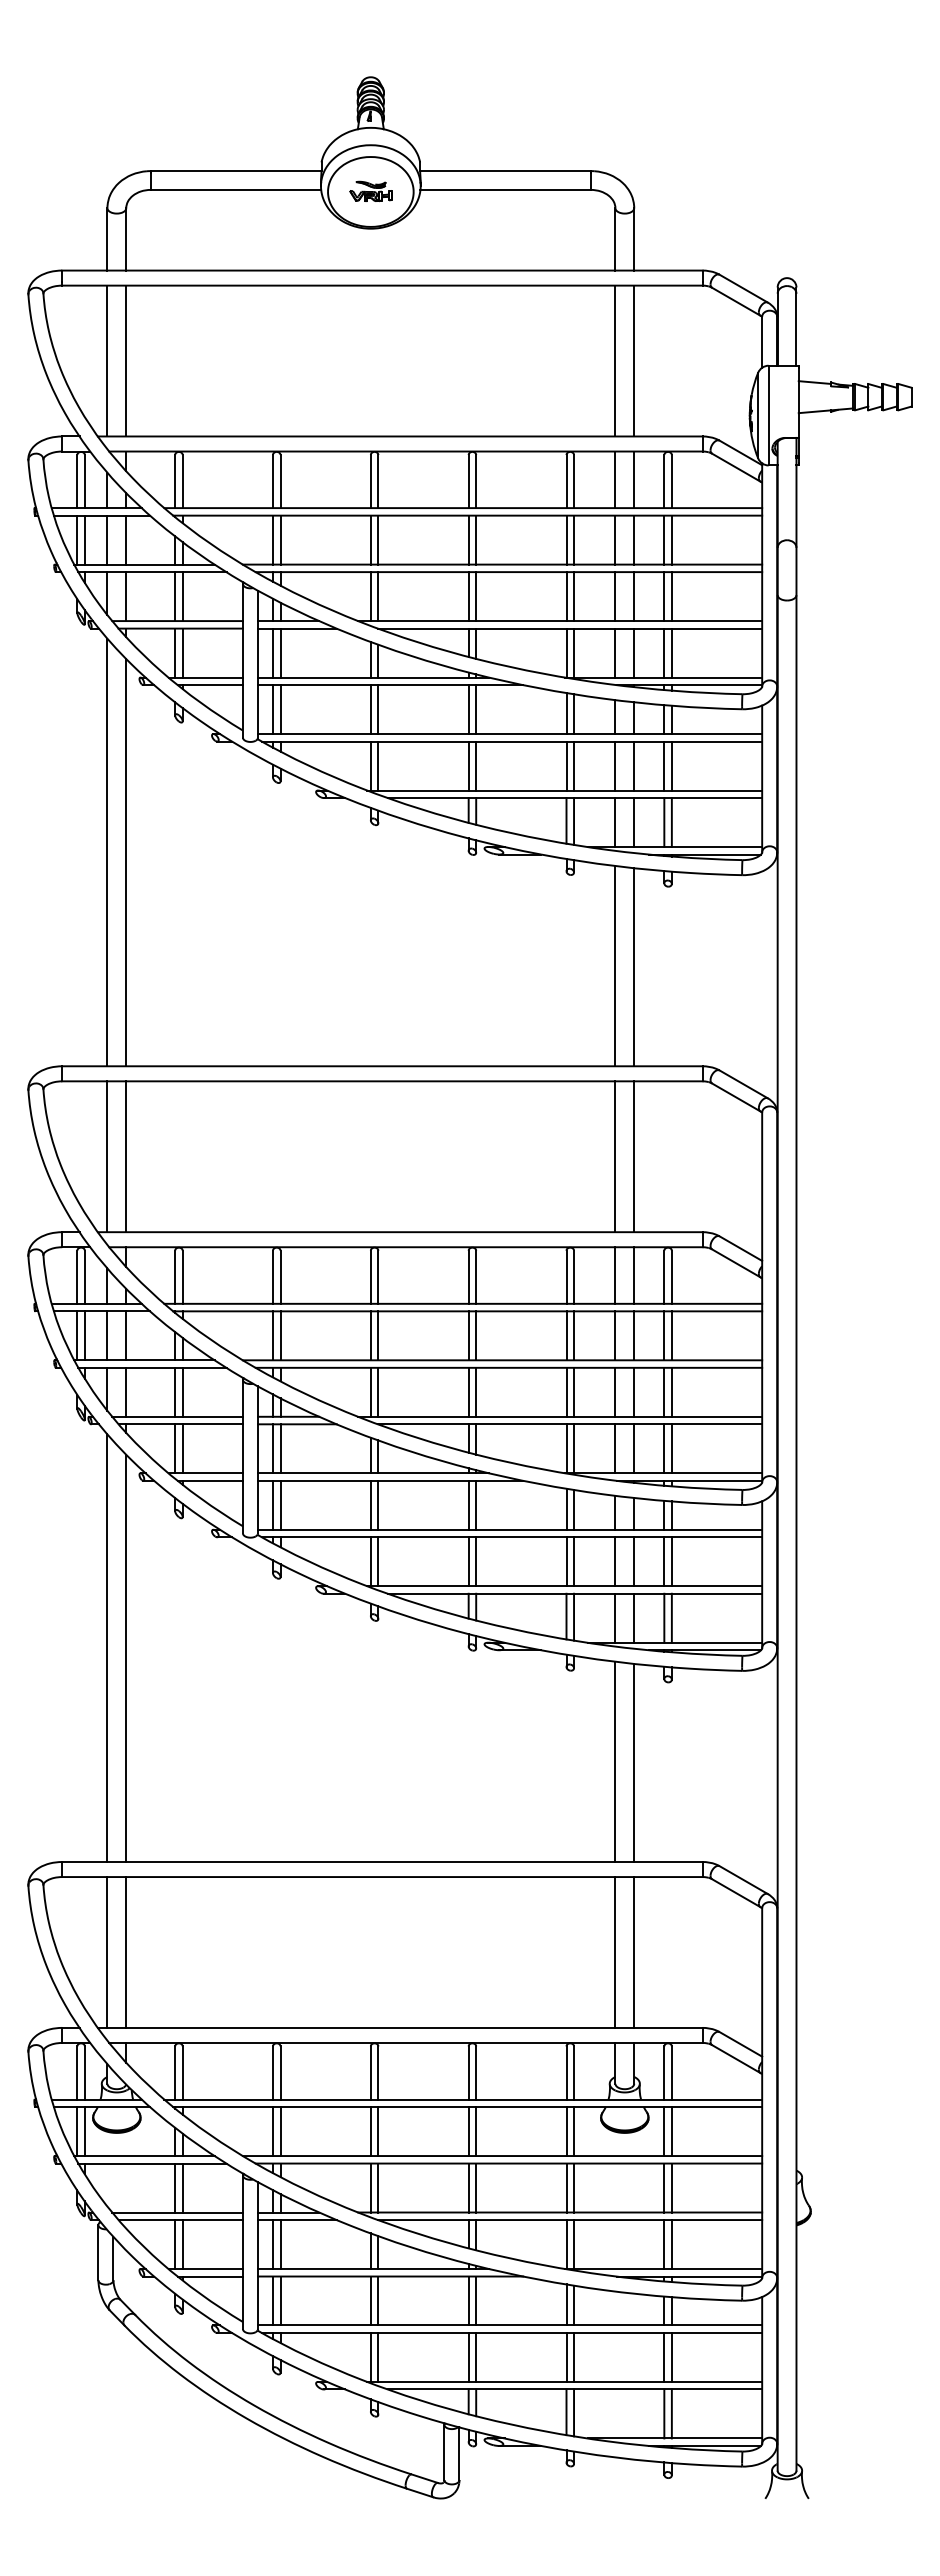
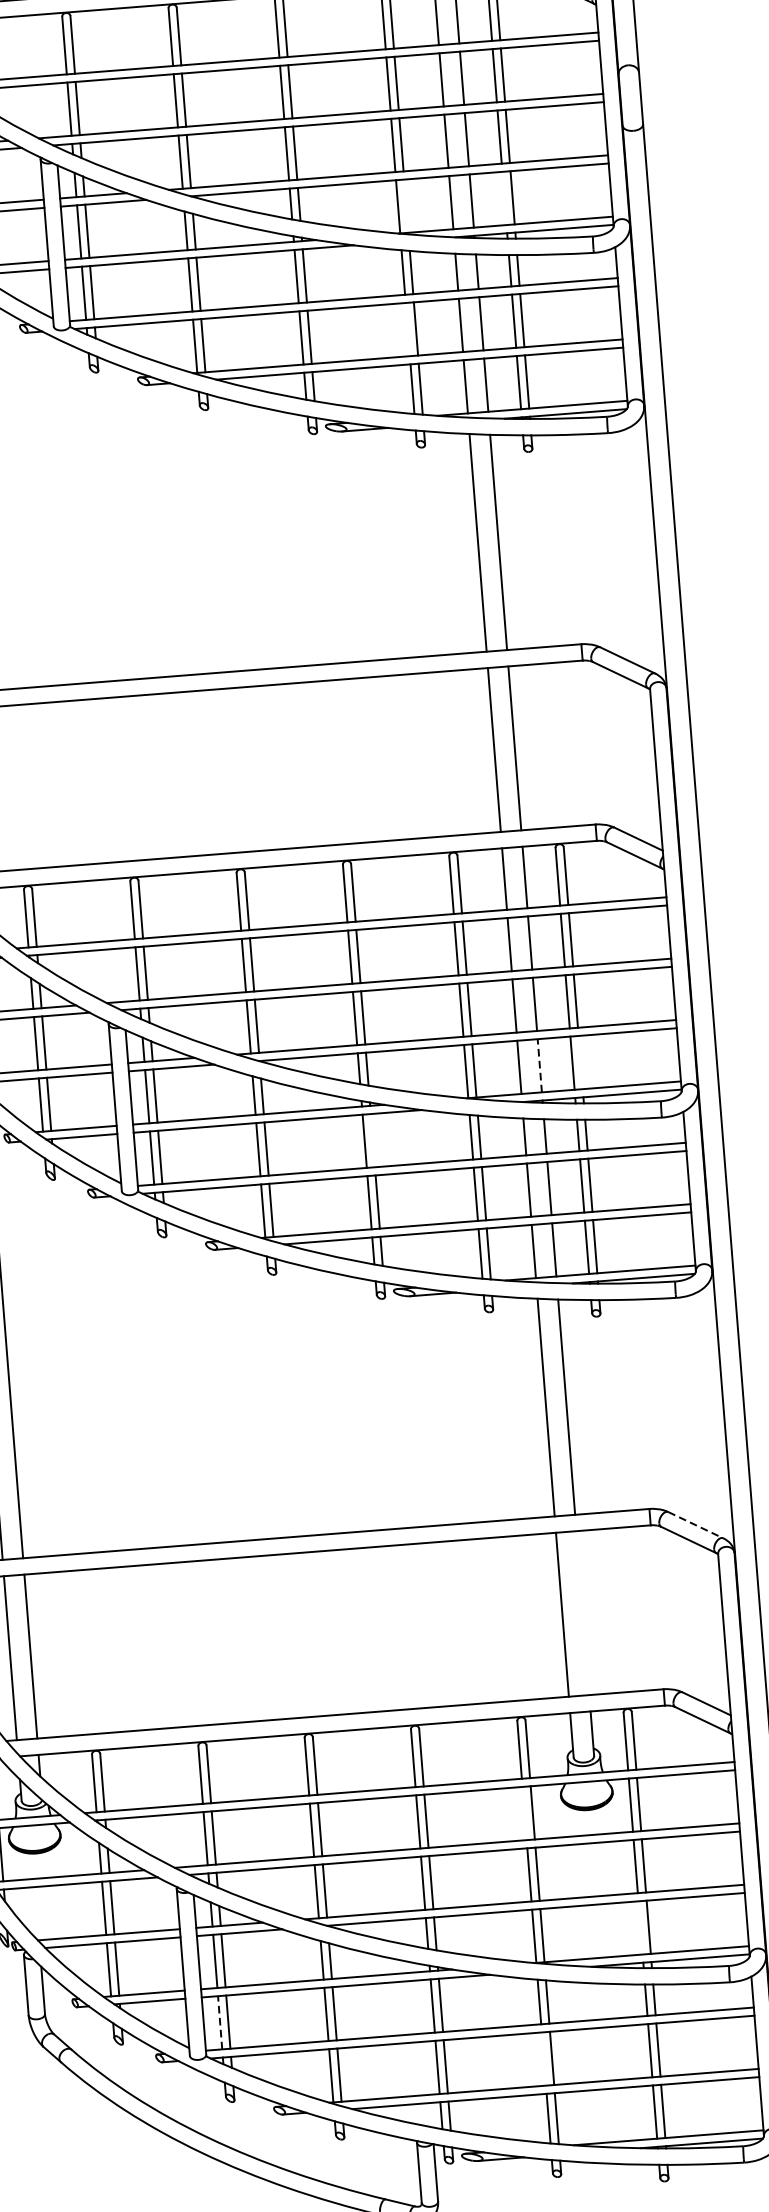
line: (574, 652) -> (406, 205), removed
line: (664, 652) -> (504, 197), removed
line: (566, 765) -> (407, 329), removed
line: (634, 1448) -> (540, 1065), solid -> dashed
line: (671, 1448) -> (580, 1062), removed
line: (476, 1504) -> (373, 1139), removed
line: (743, 1880) -> (695, 1525), solid -> dashed
line: (634, 1952) -> (583, 1613), removed
line: (566, 2131) -> (524, 1813), removed
line: (664, 2244) -> (640, 1927), removed
line: (273, 2300) -> (220, 2022), solid -> dashed
line: (566, 2356) -> (543, 2058), removed

